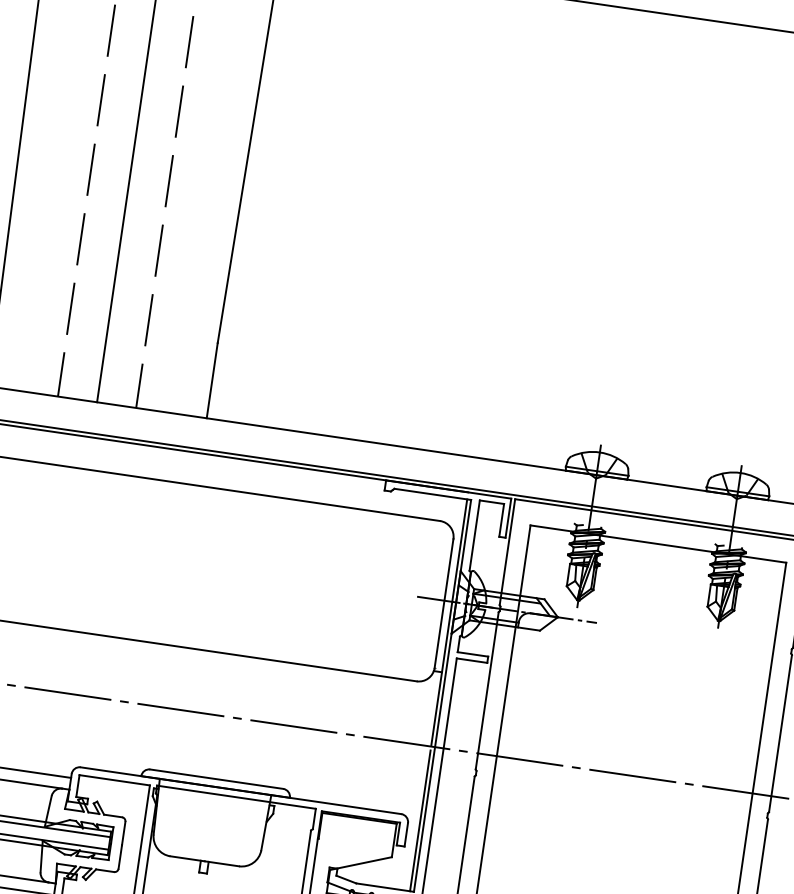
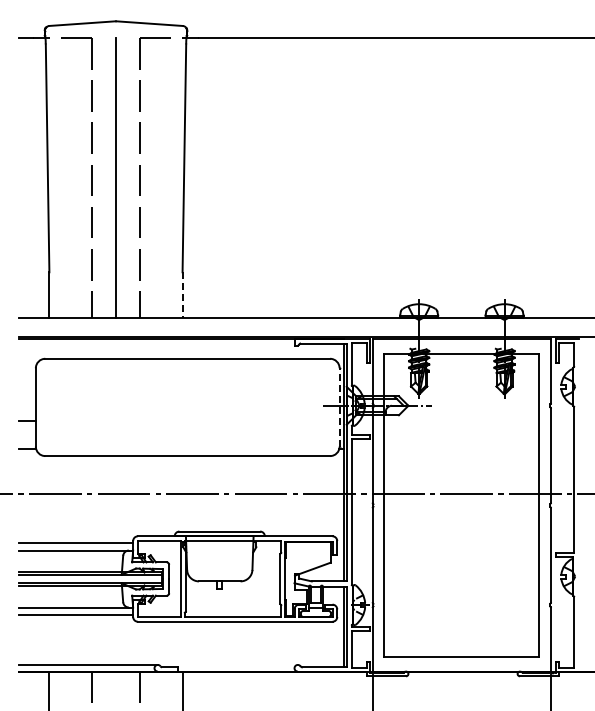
line: (212, 381) -> (182, 295), solid -> dashed
line: (444, 601) -> (339, 406), solid -> dashed

